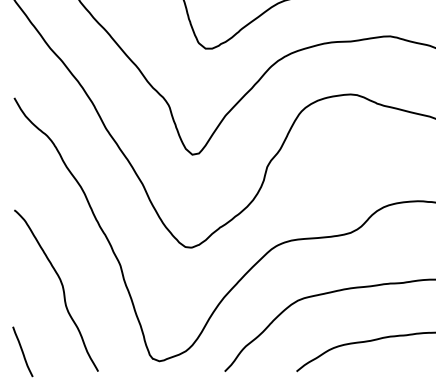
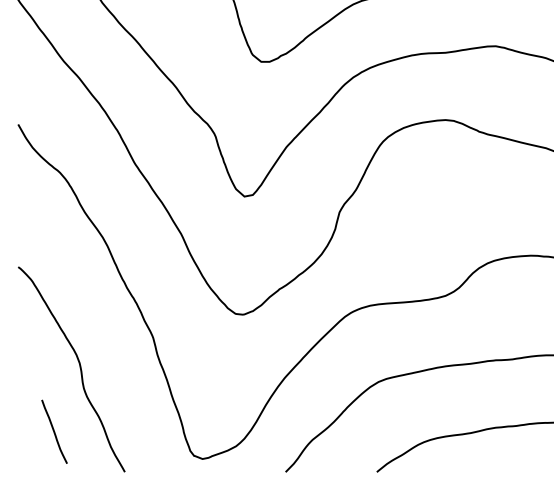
line: (22, 351) -> (54, 431), moved

